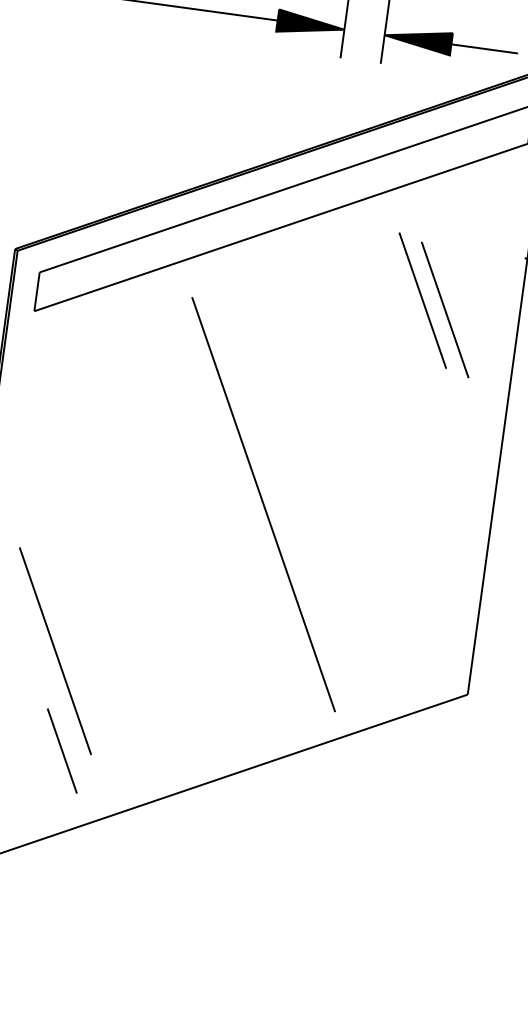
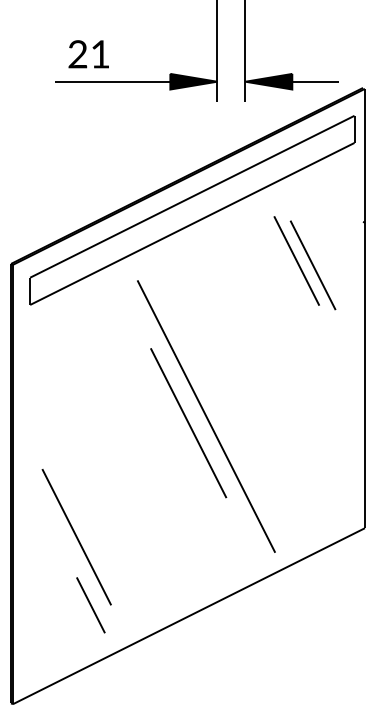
line: (236, 511) -> (188, 423), added

